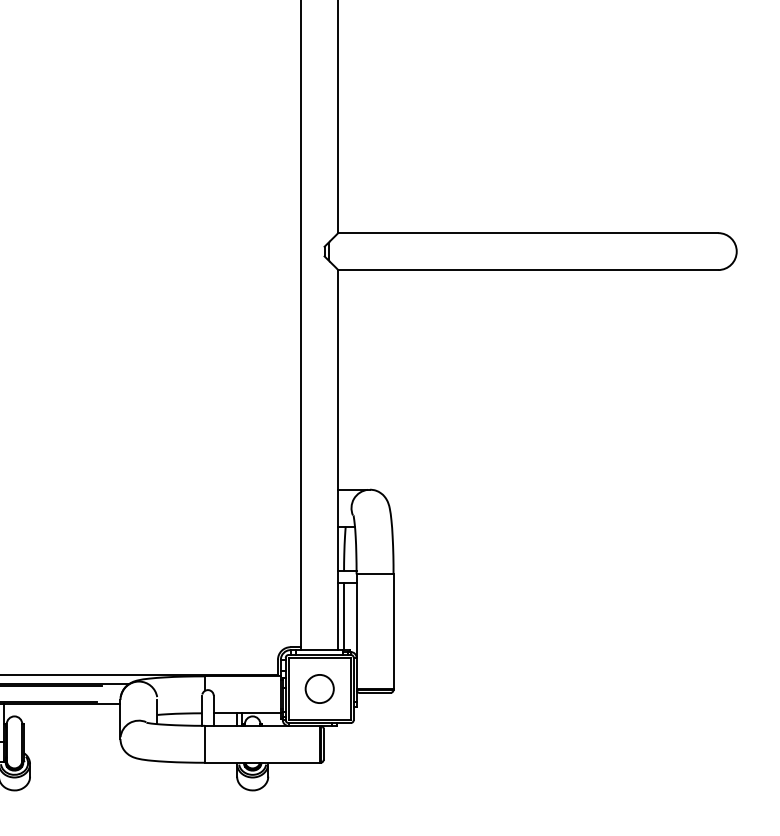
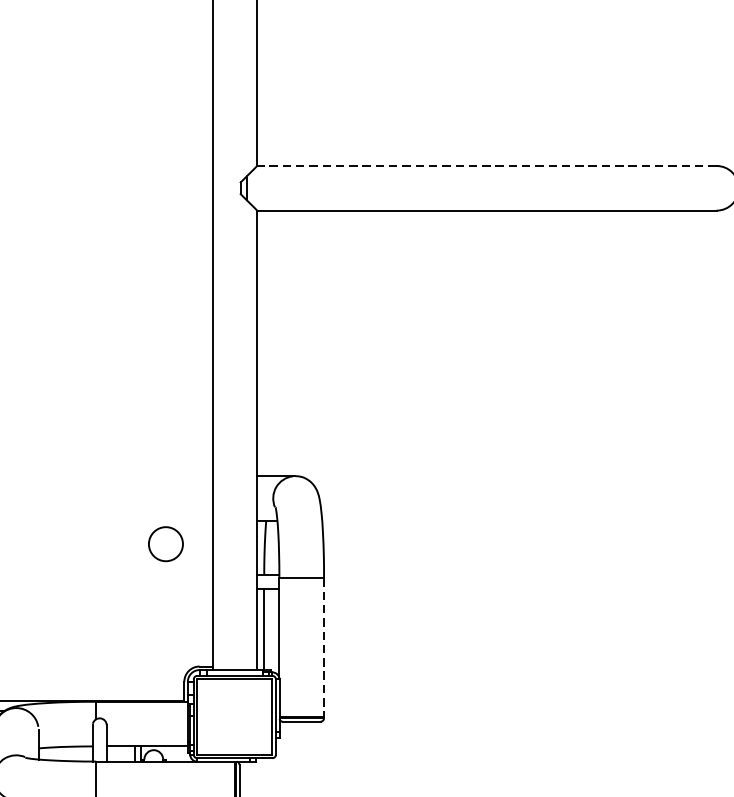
line: (527, 233) -> (485, 166), solid -> dashed
line: (393, 632) -> (324, 648), solid -> dashed
circle: (319, 688) -> (165, 543), moved

